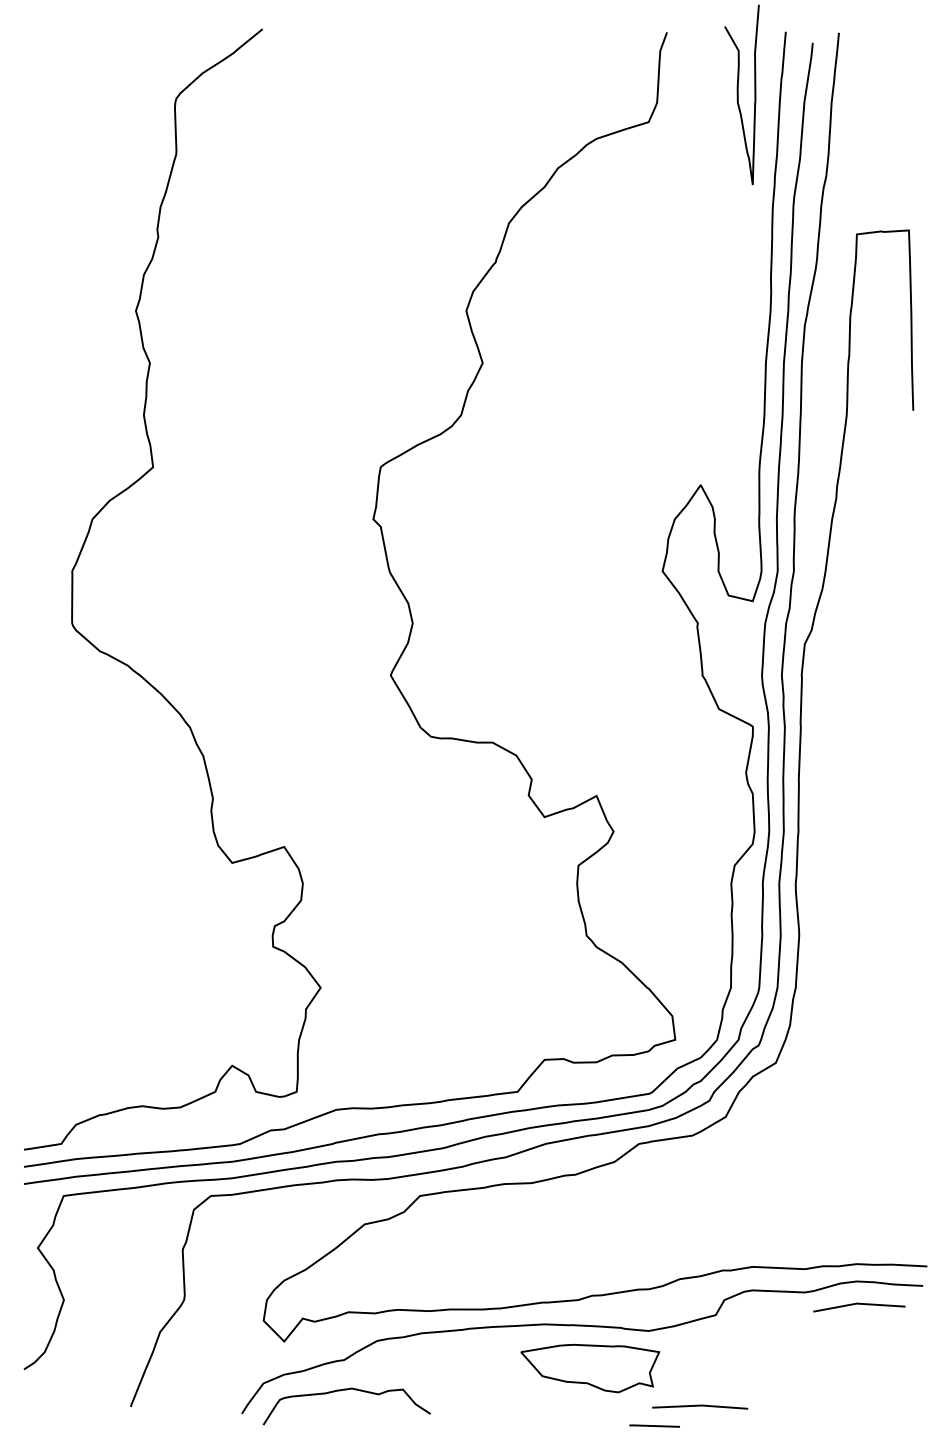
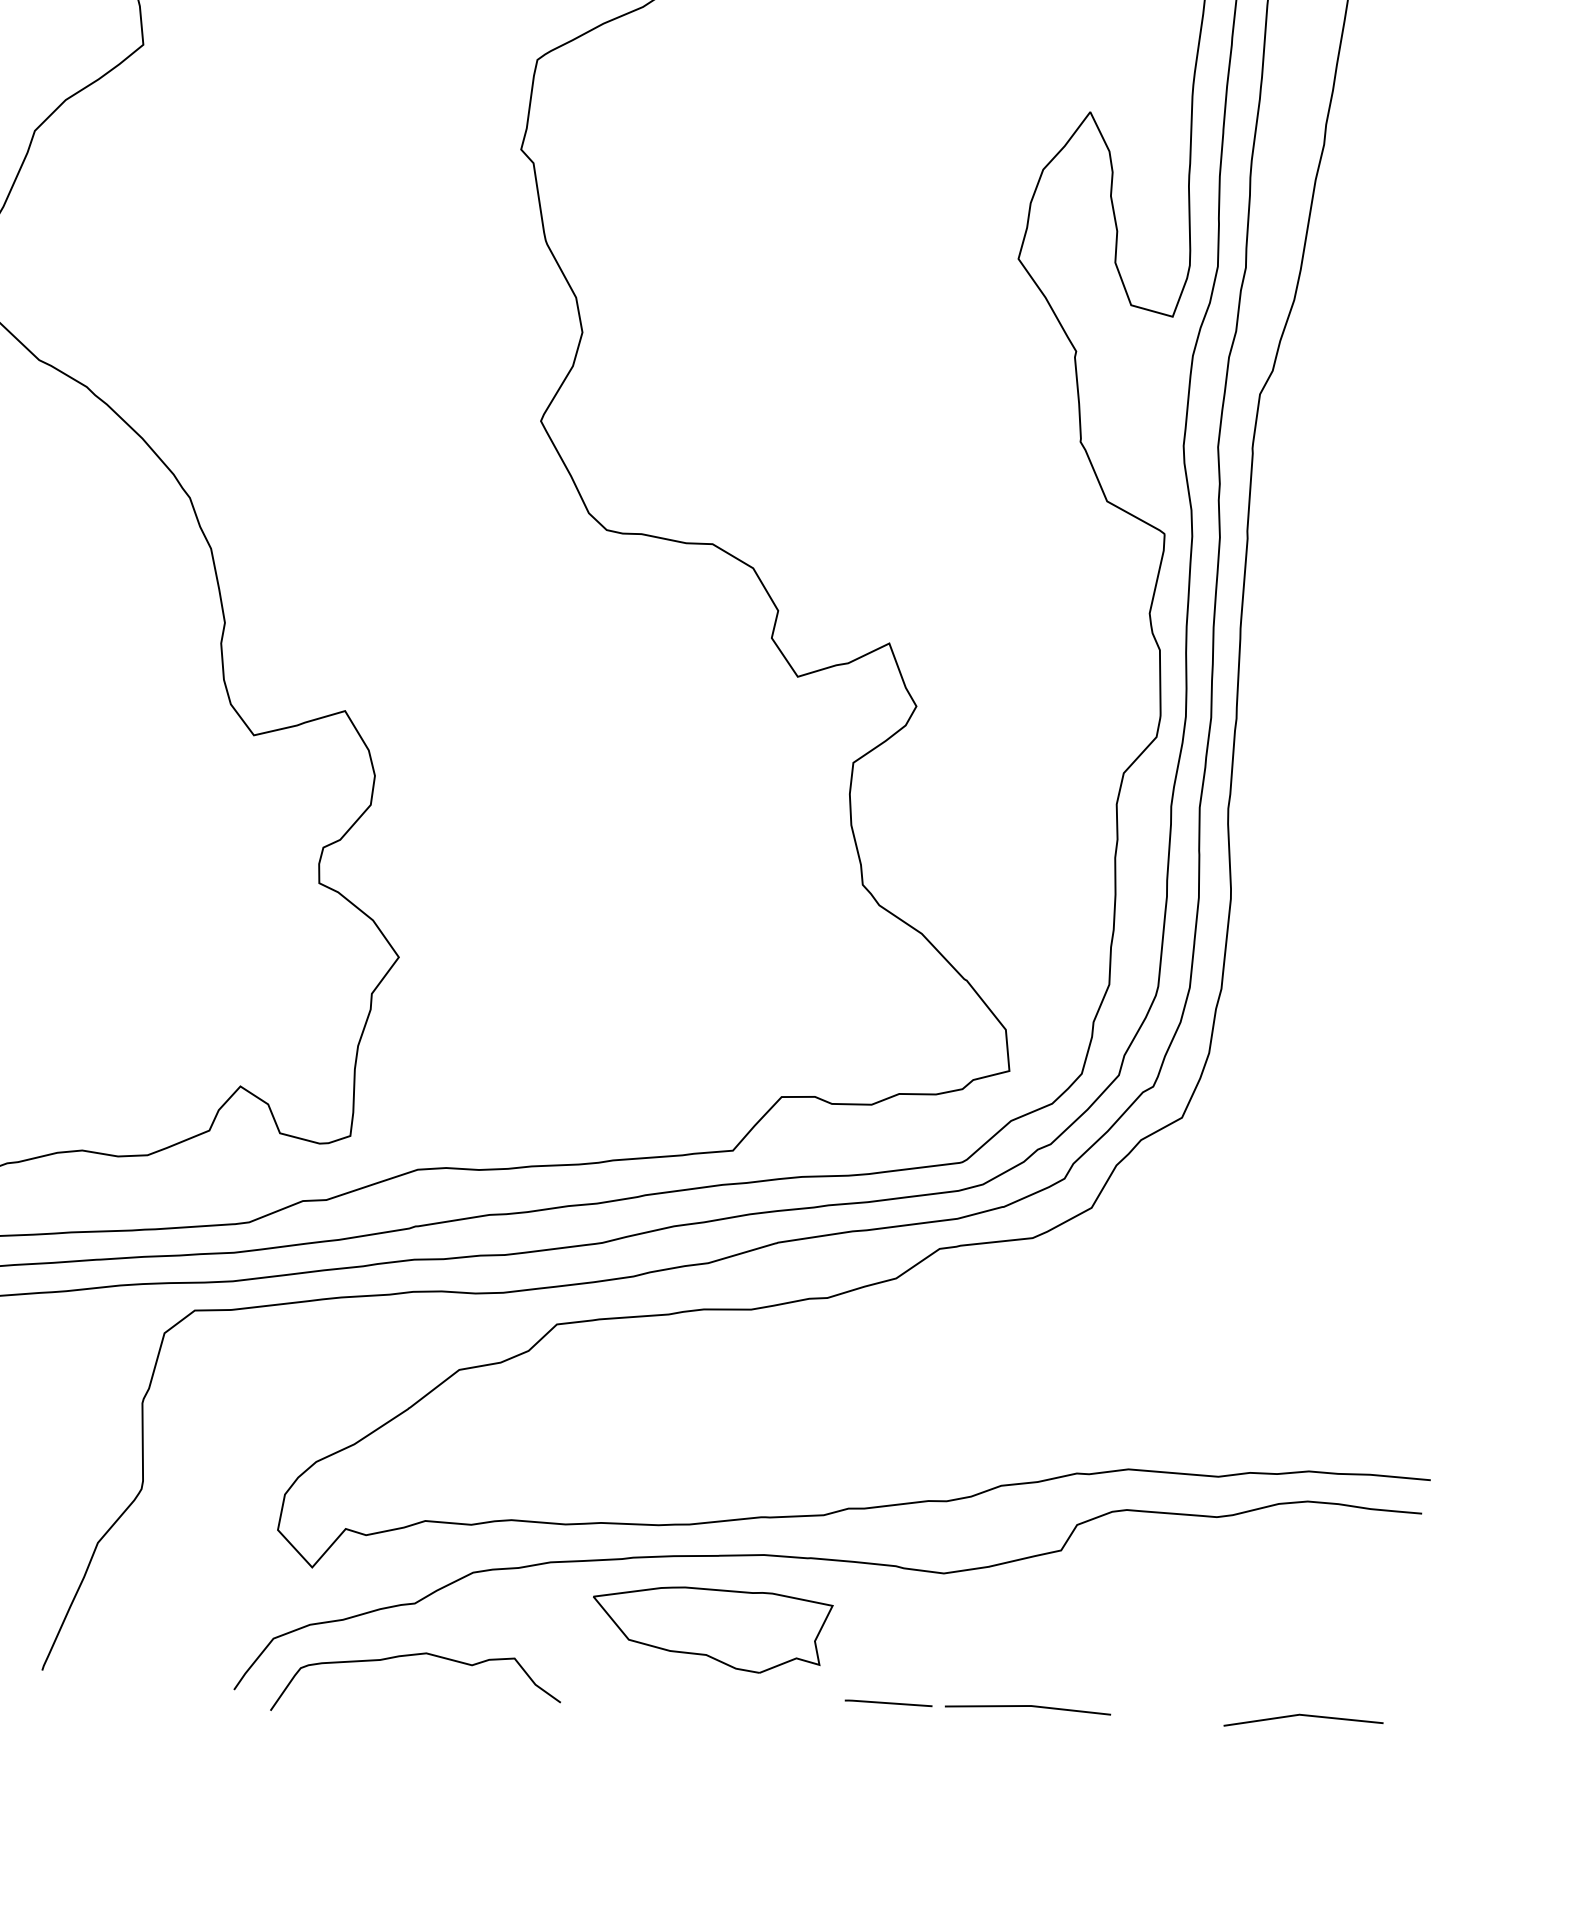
line: (859, 1304) -> (1304, 1716), moved
part: (590, 1368) -> (712, 1629), moved
line: (654, 1425) -> (888, 1702), moved

